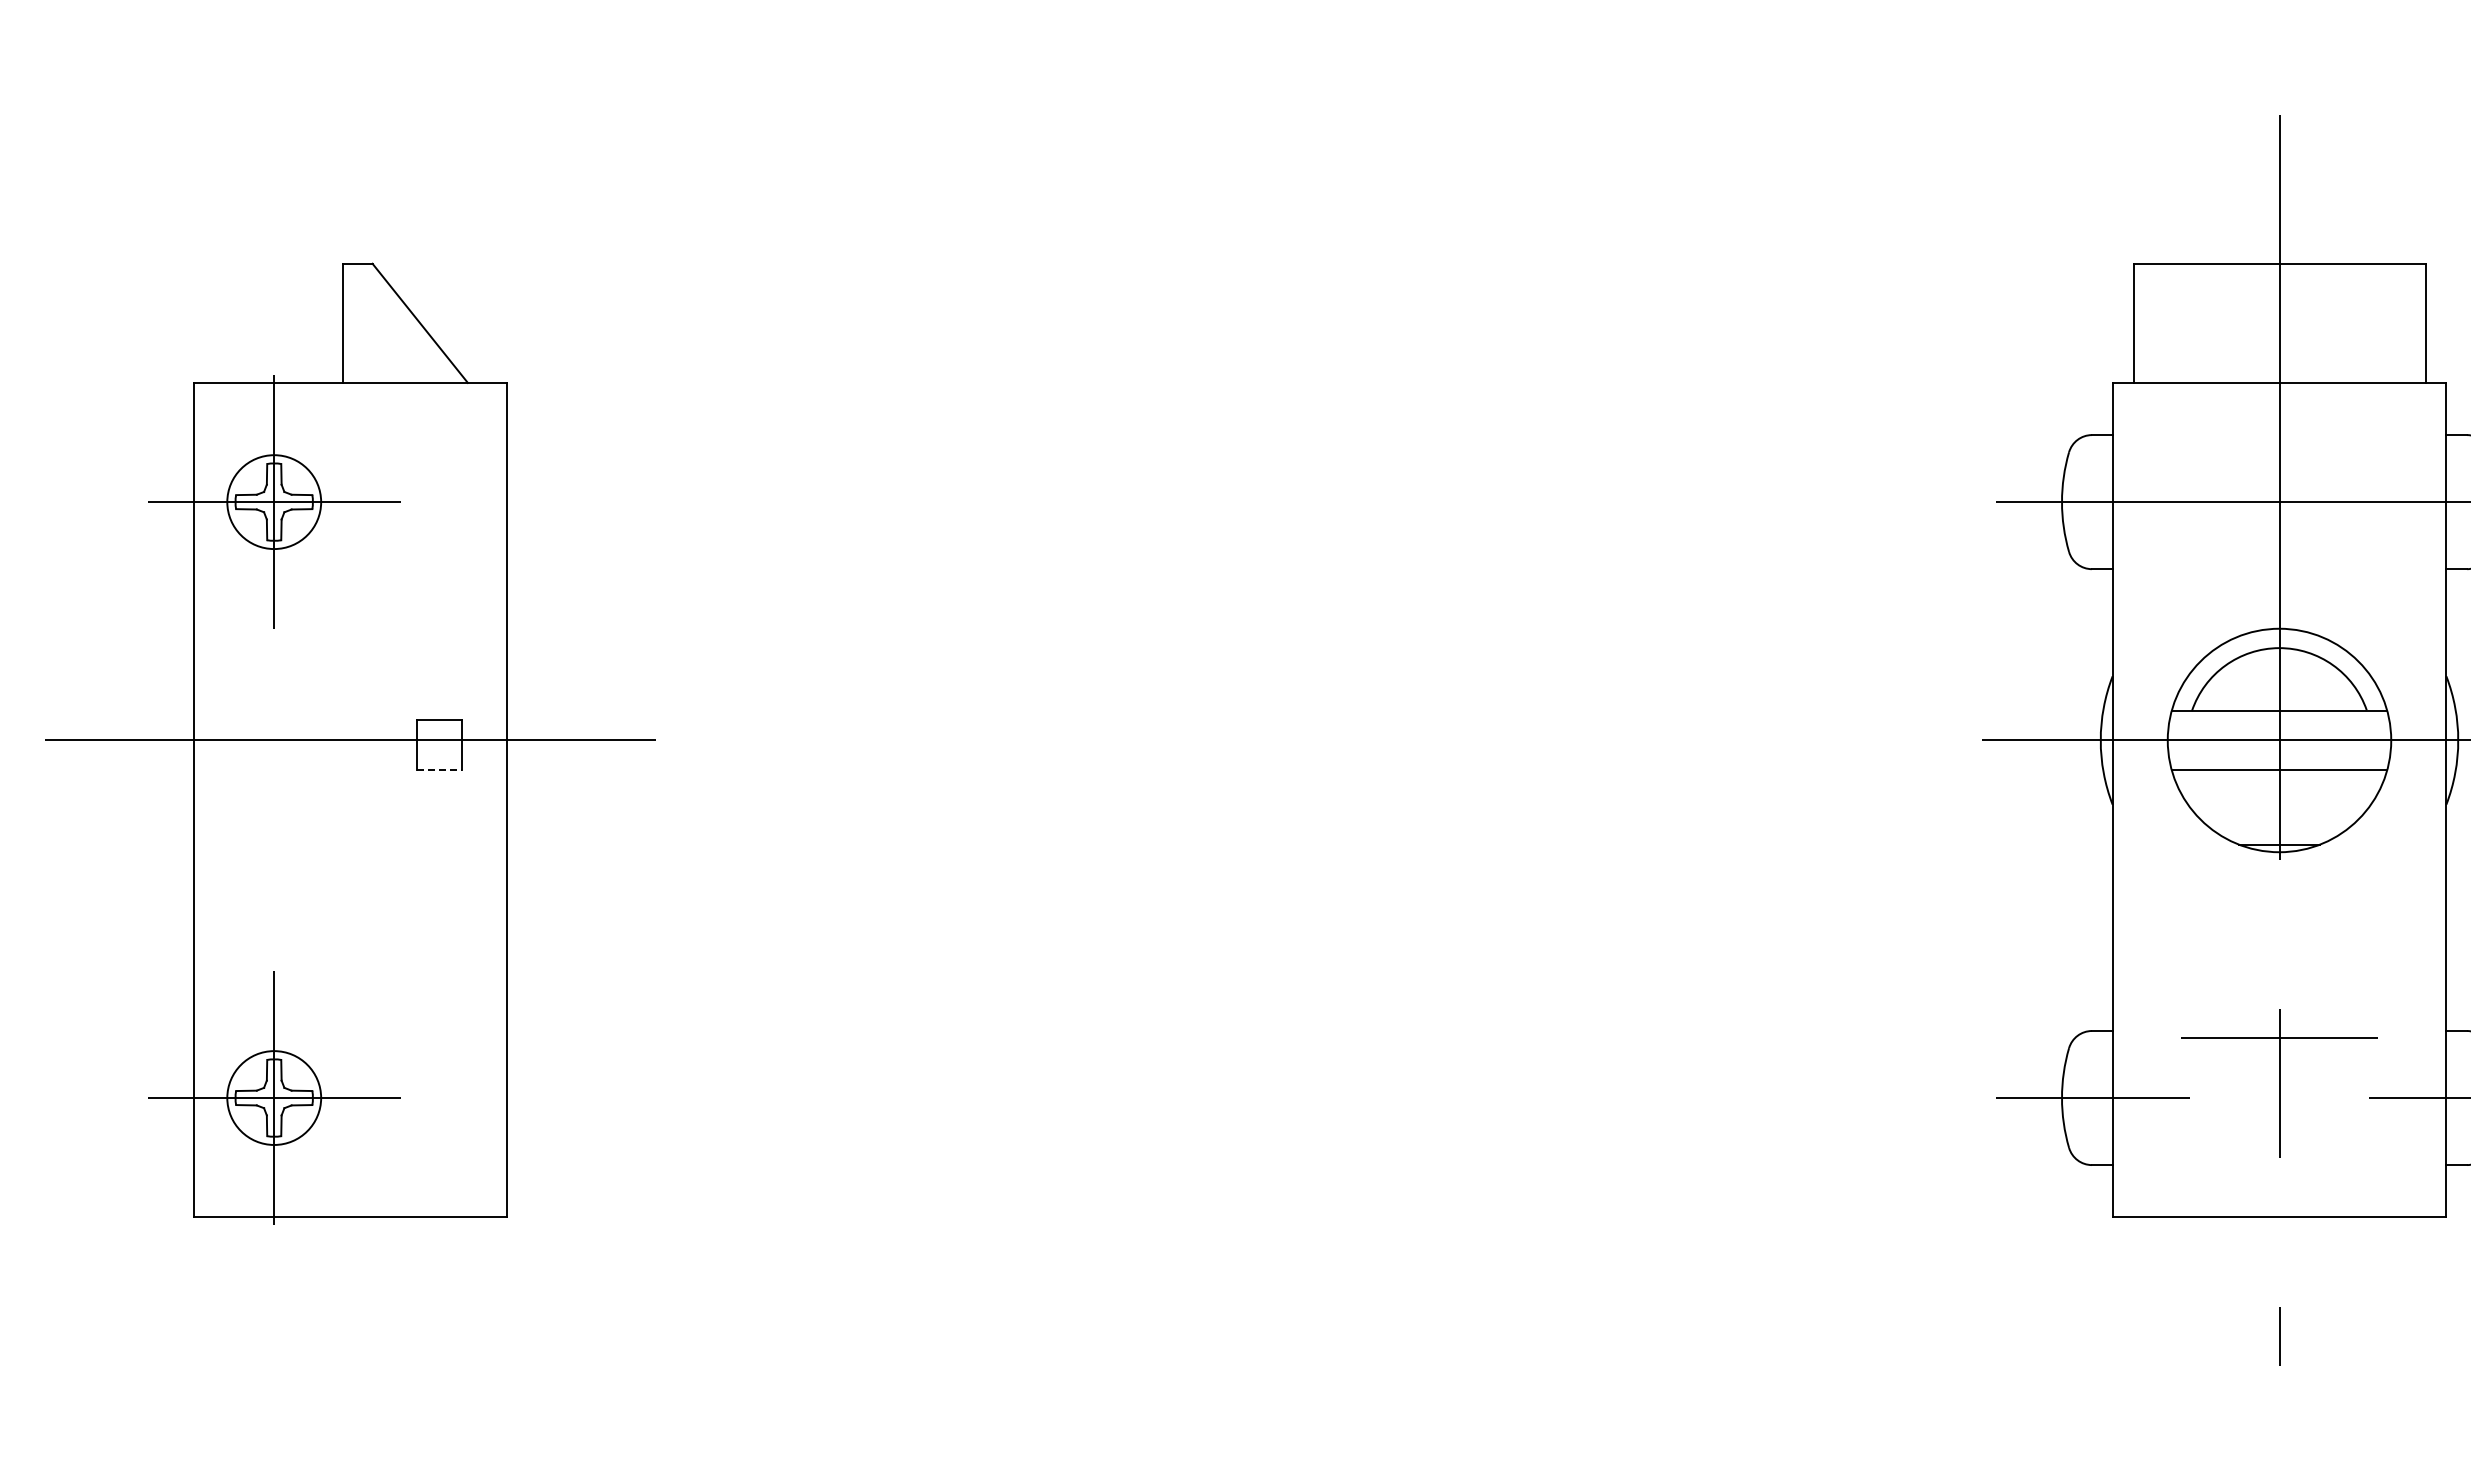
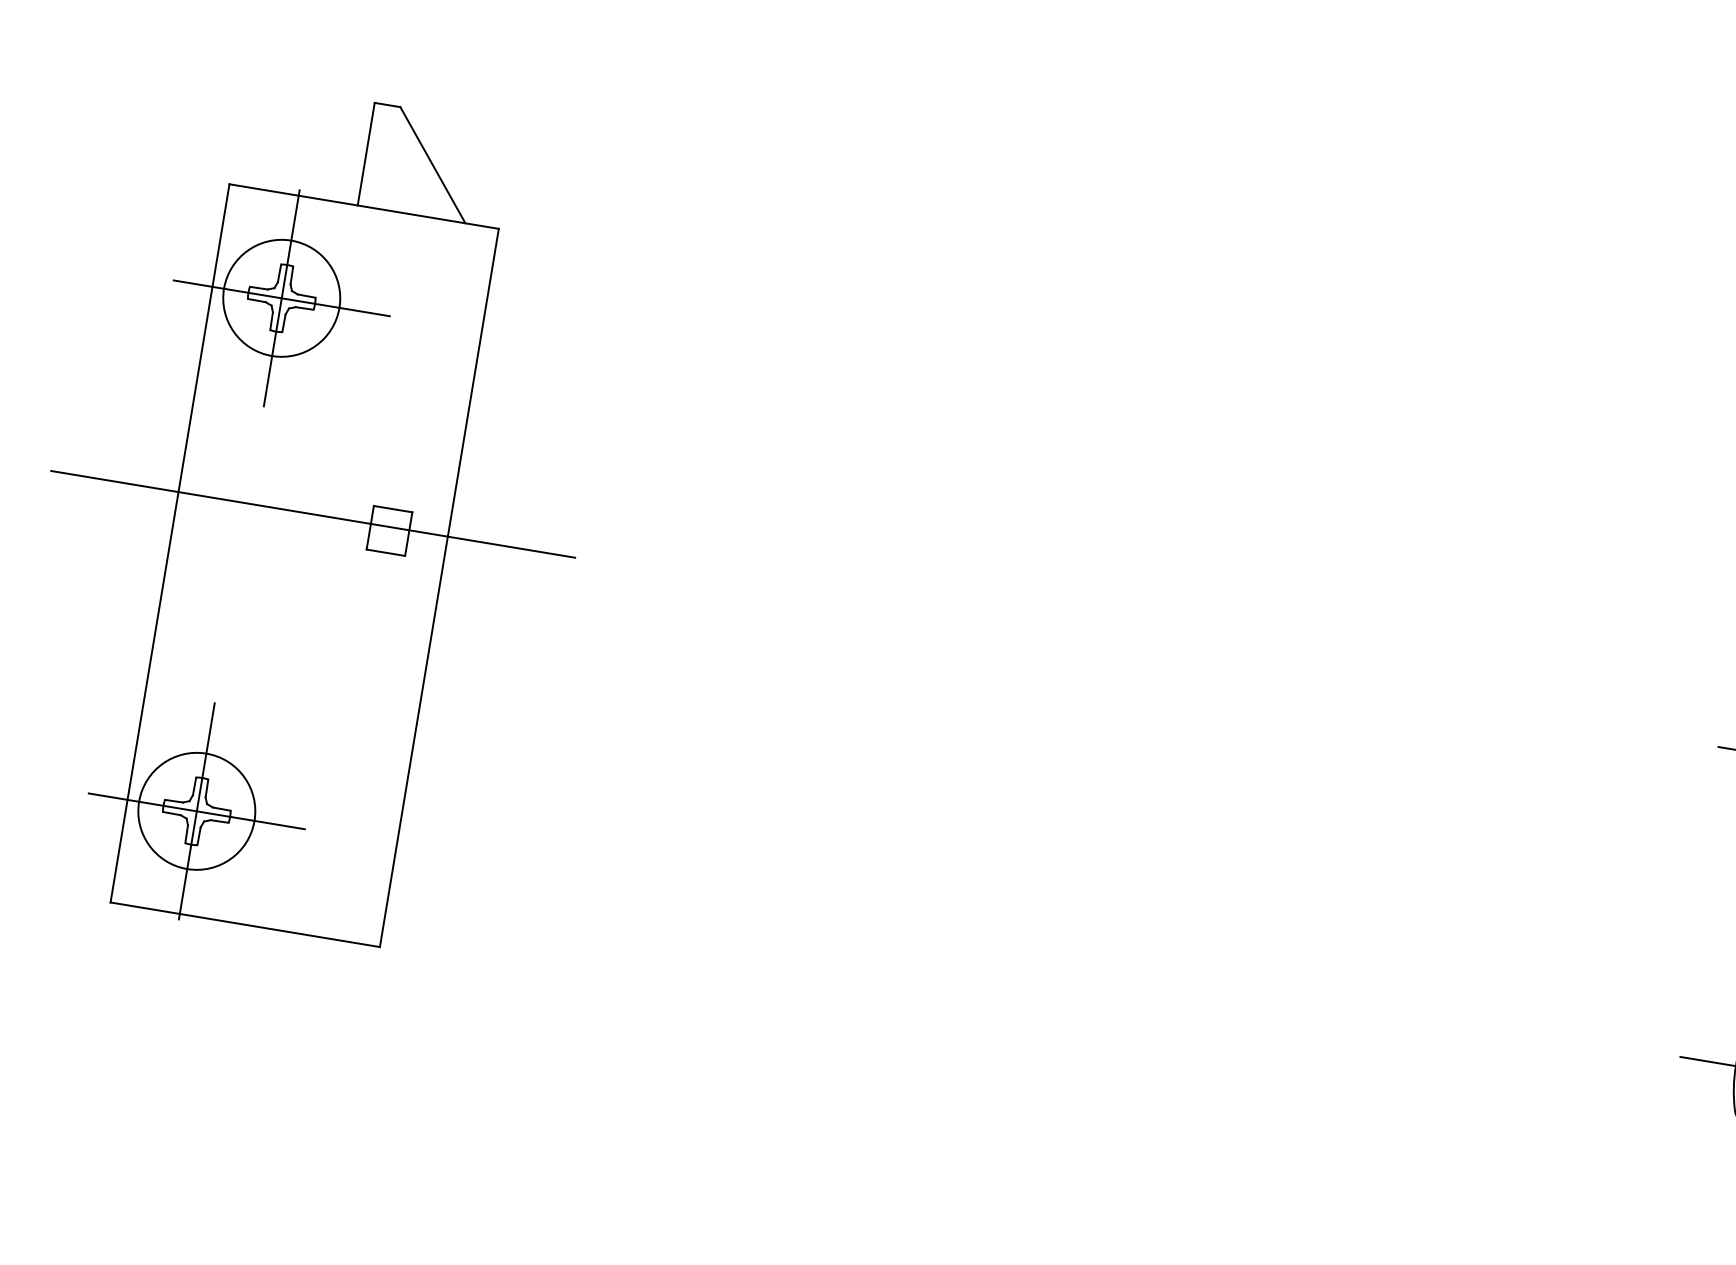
circle: (274, 502) -> (281, 298), size x1.43
line: (440, 770) -> (386, 553), dashed -> solid
circle: (274, 1098) -> (196, 811), size x1.43

